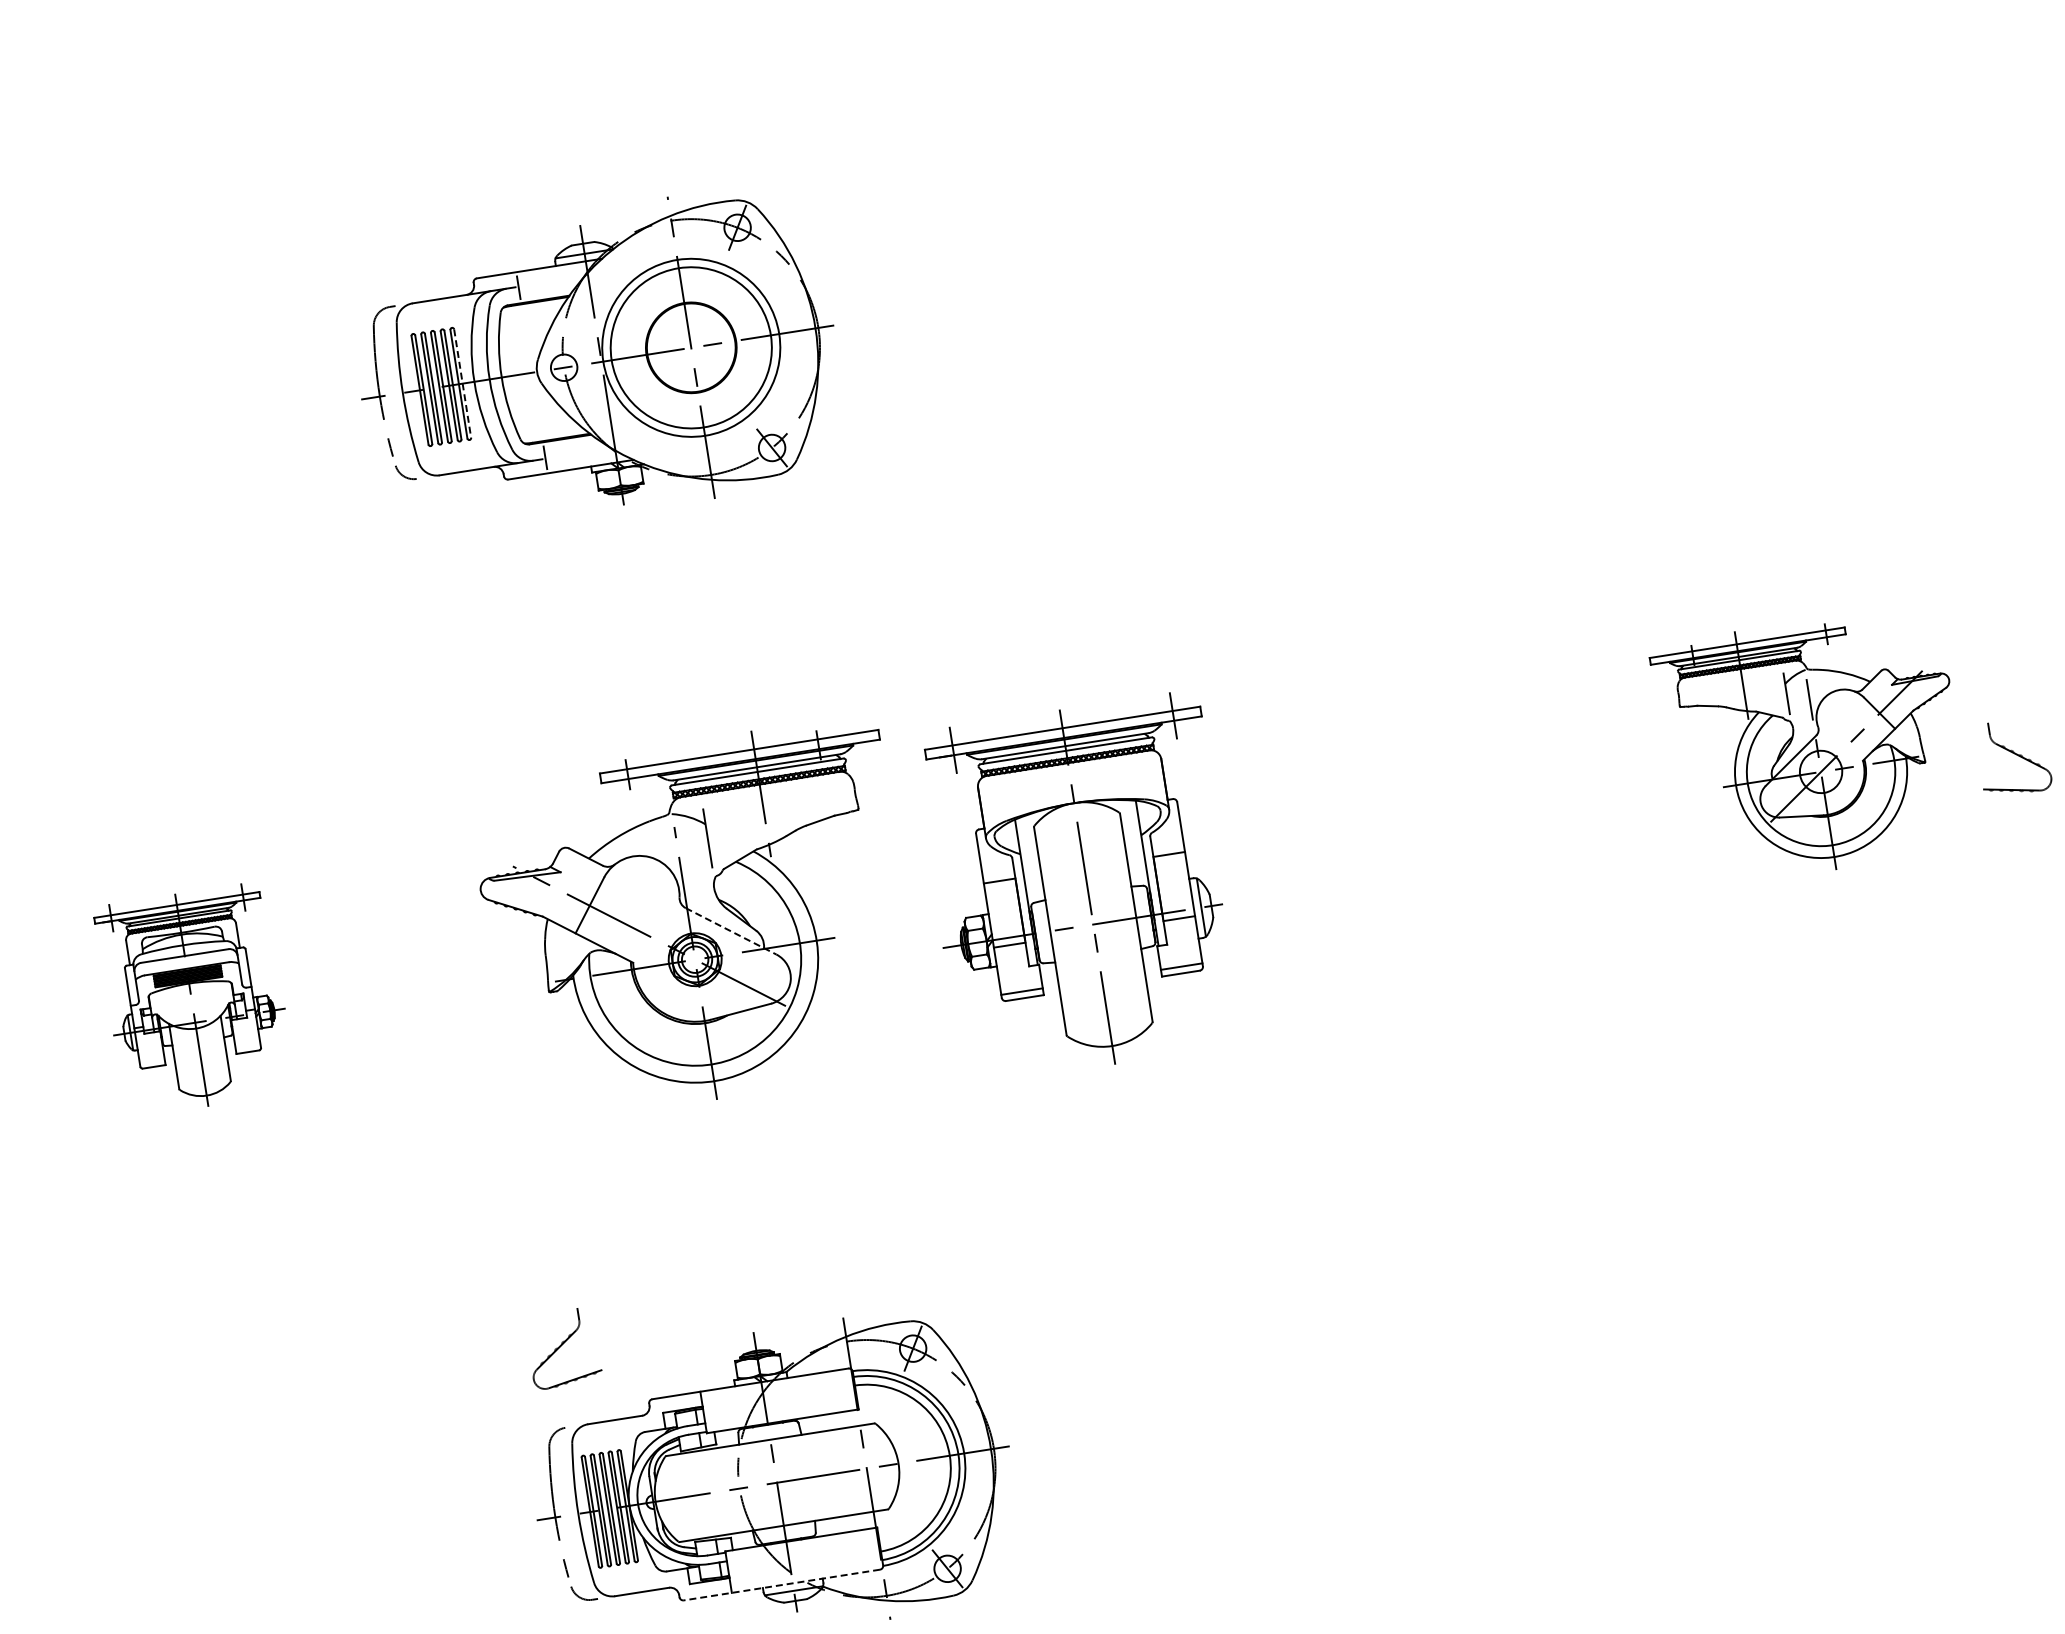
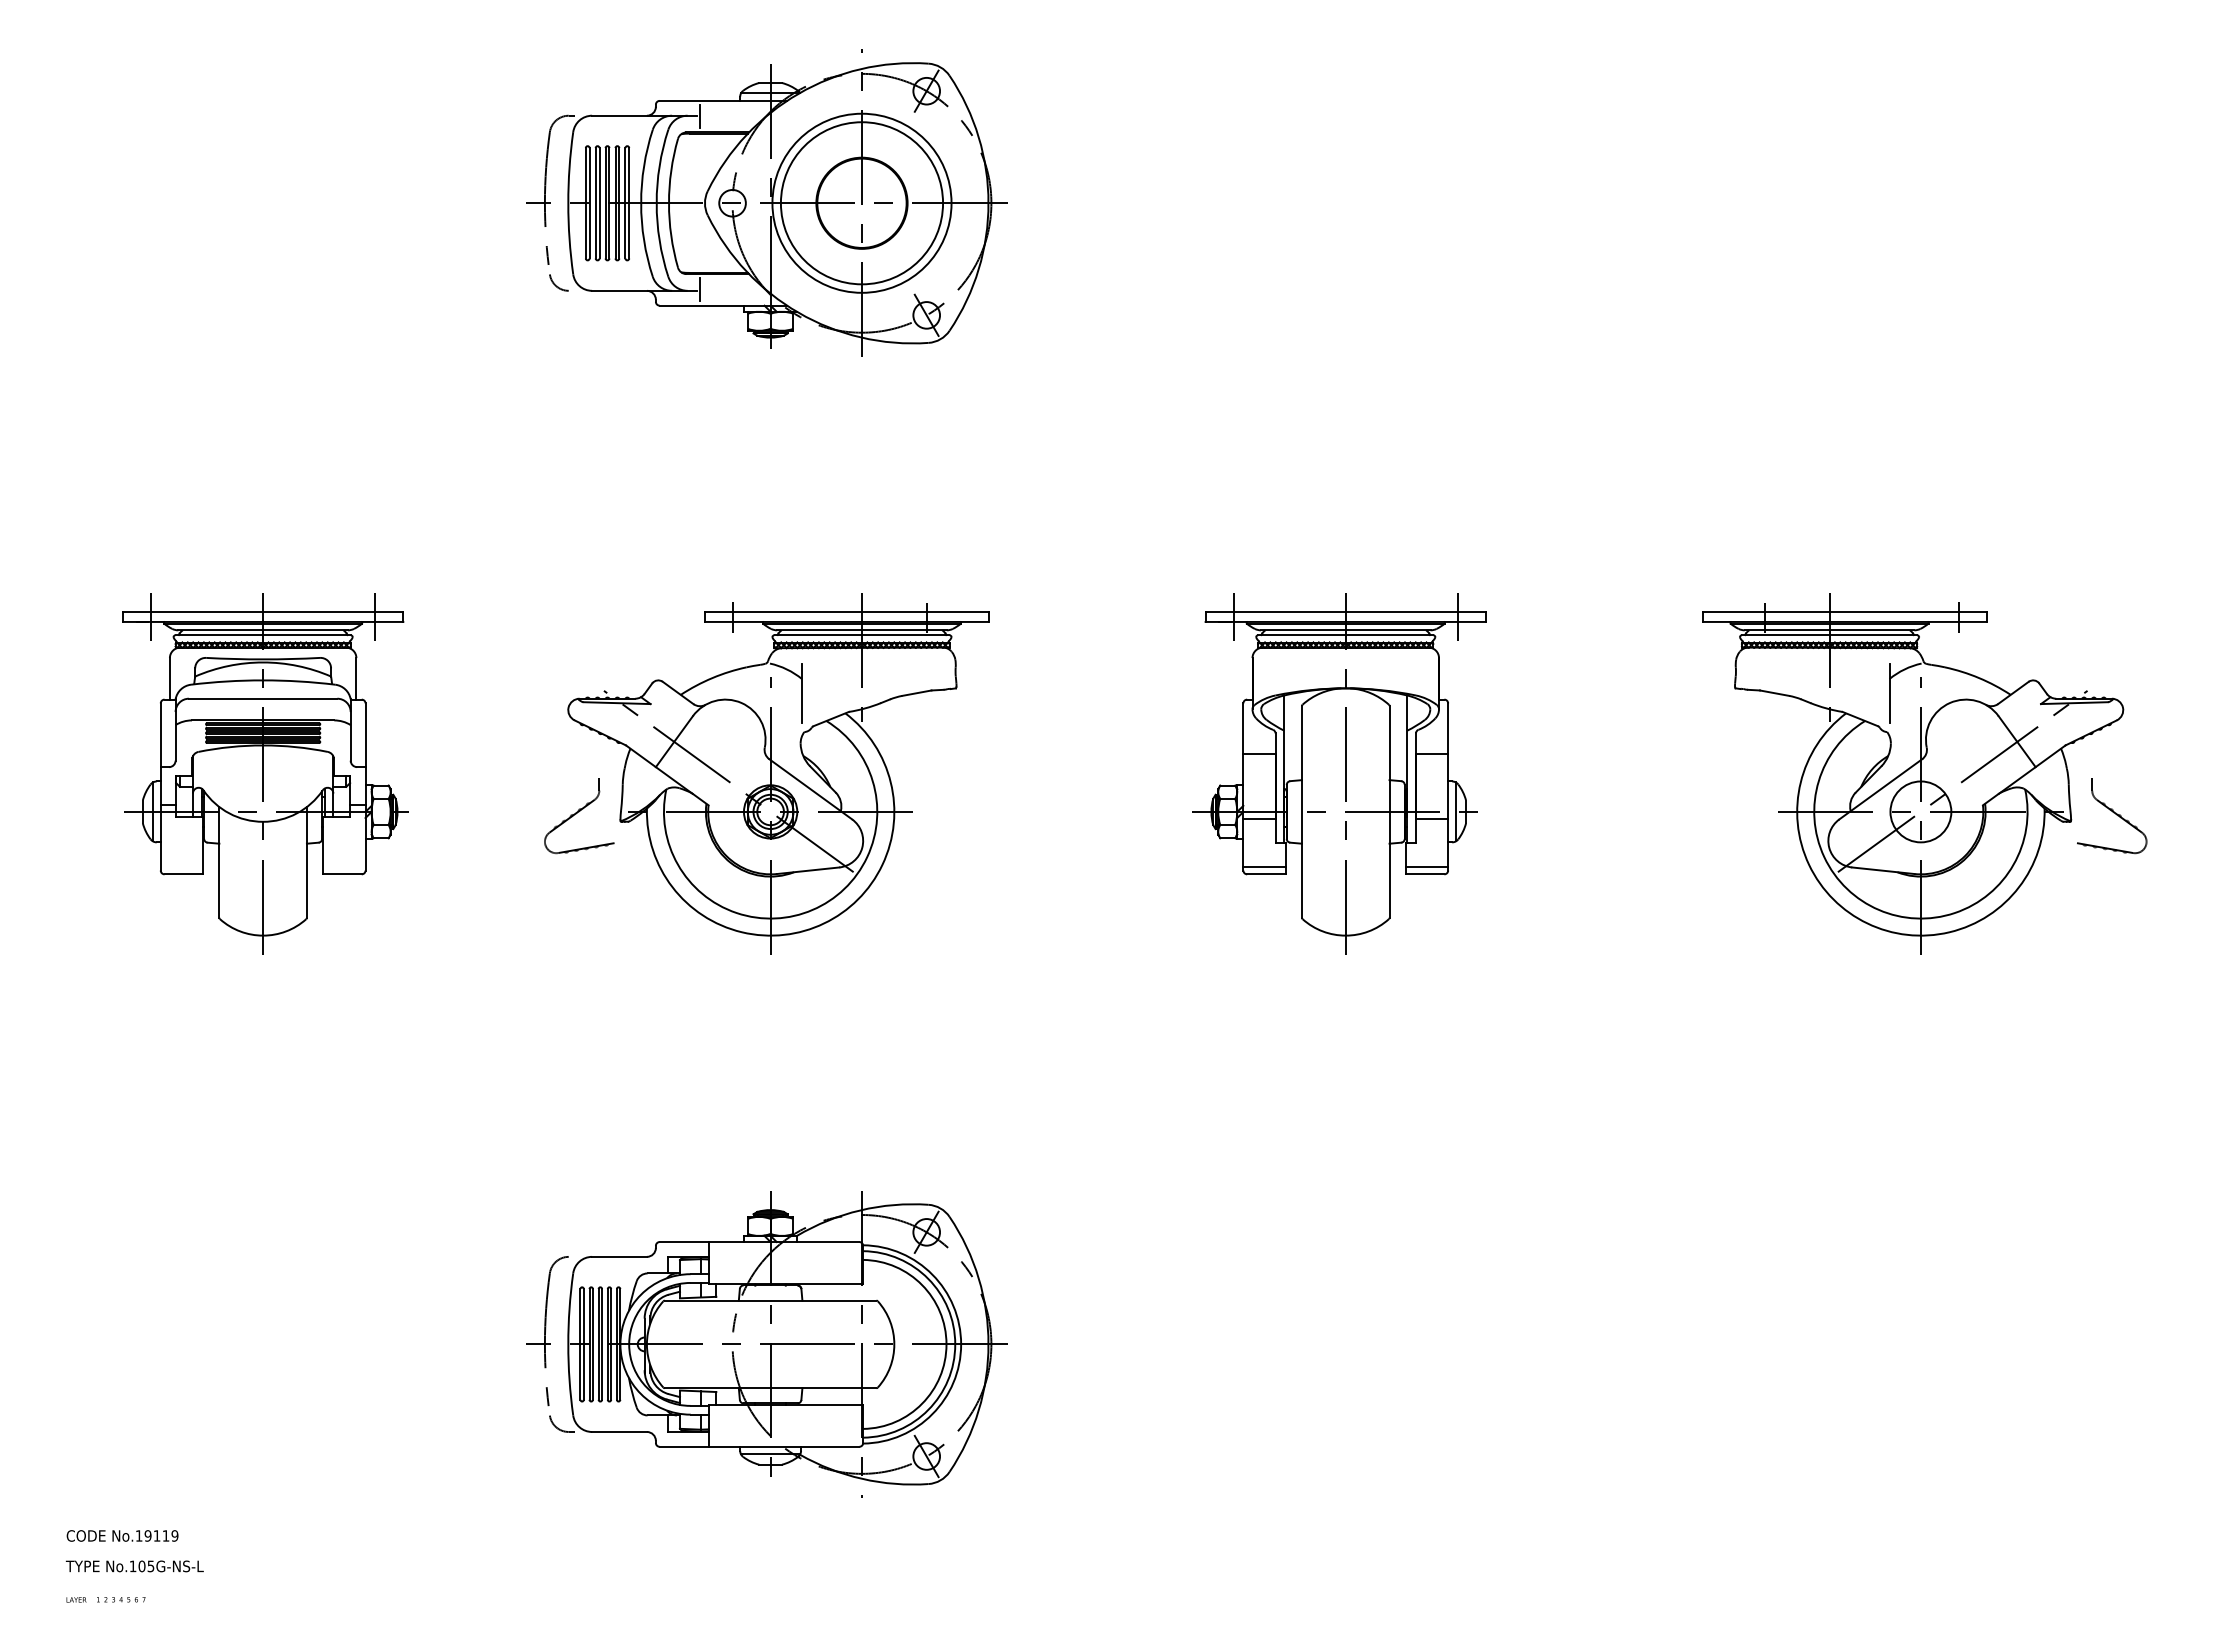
line: (462, 383) -> (629, 203), dashed -> solid
part: (1811, 746) -> (1913, 773), size x1.43
part: (1081, 887) -> (1339, 773), moved
line: (731, 931) -> (811, 789), dashed -> solid
part: (193, 999) -> (265, 773), size x1.67
part: (563, 1349) -> (579, 816), moved
line: (781, 1584) -> (759, 1446), dashed -> solid

